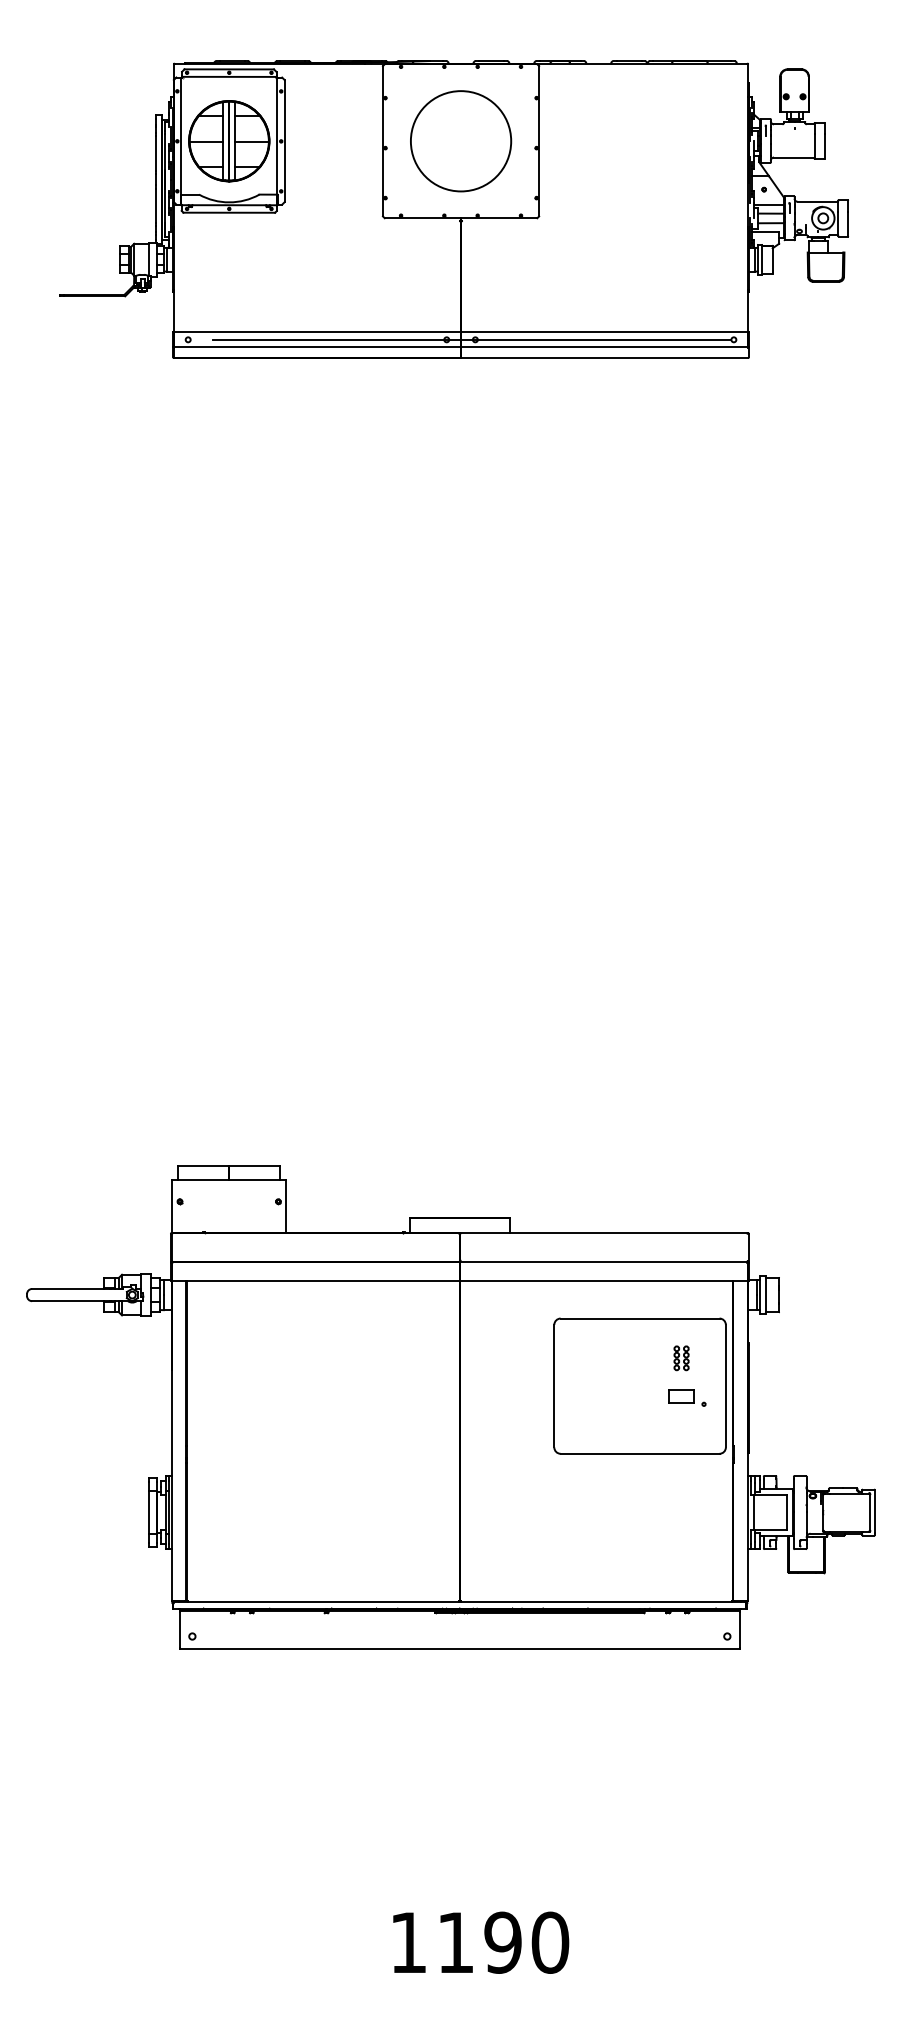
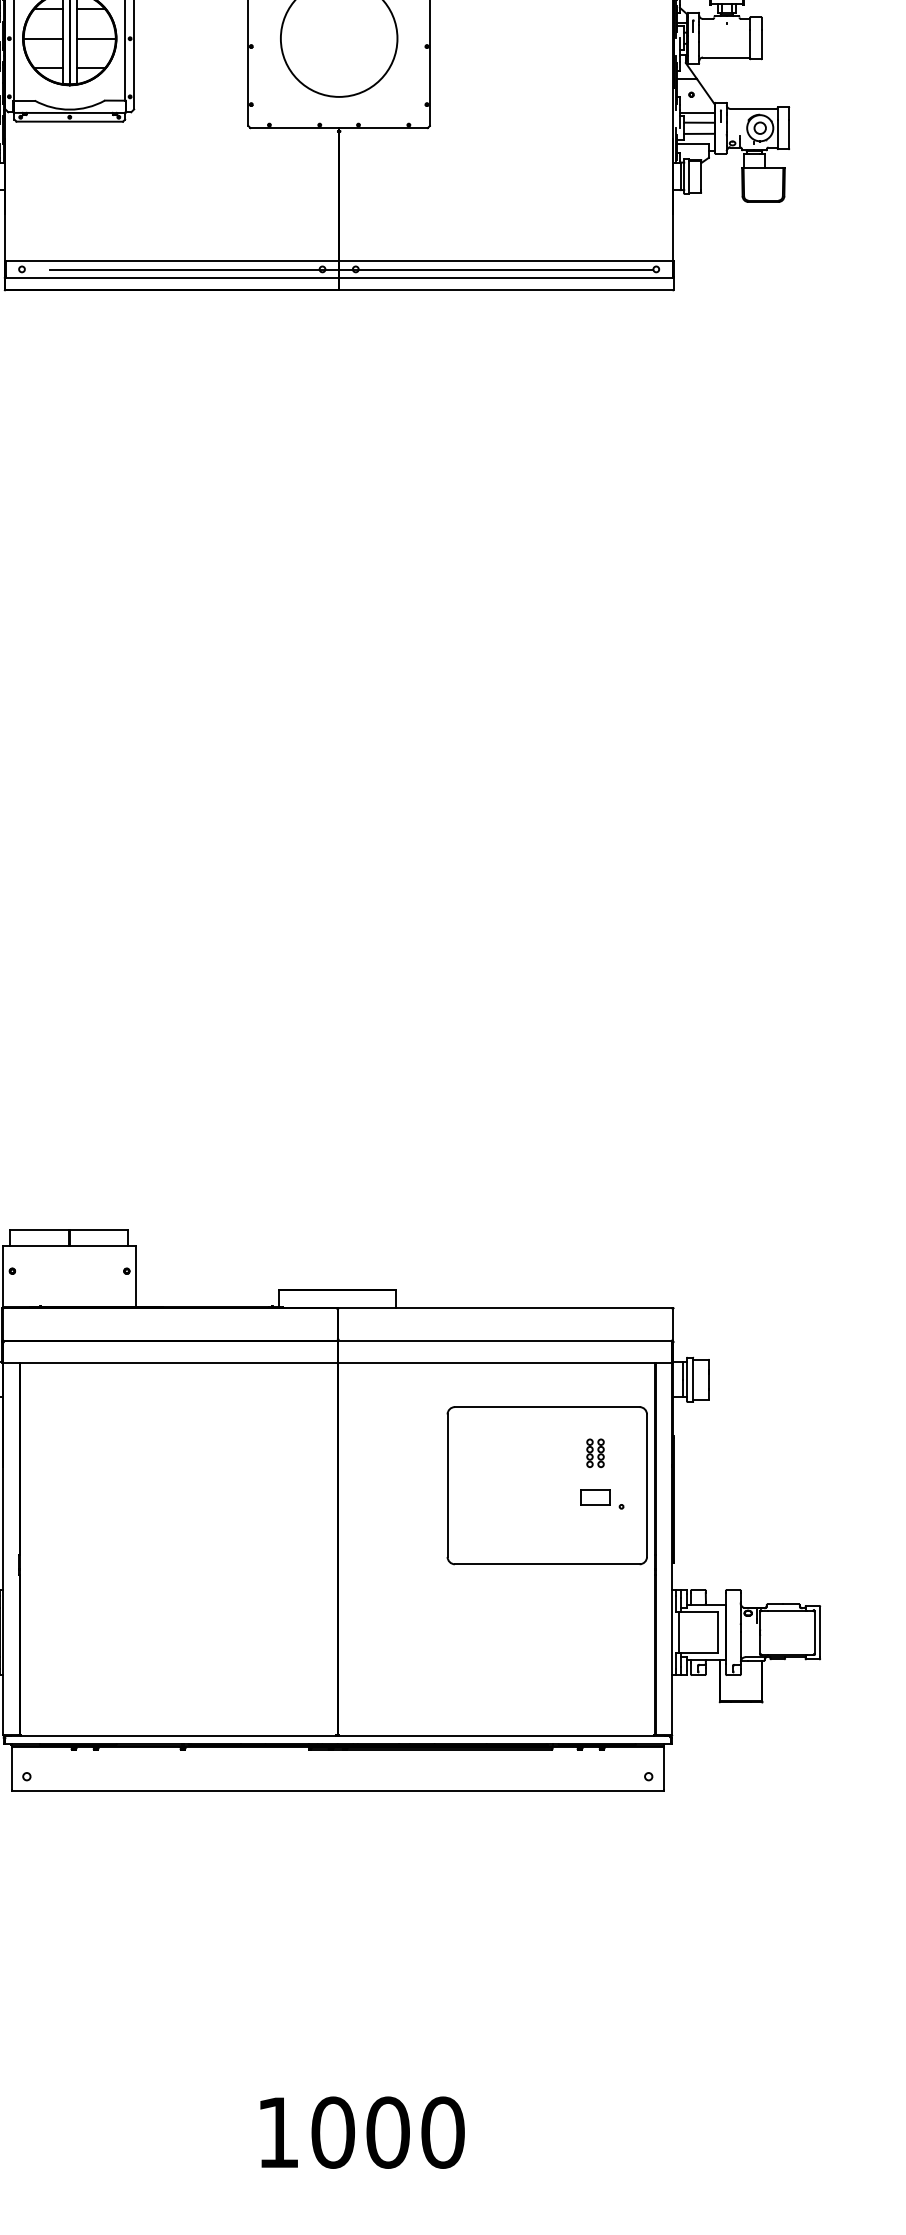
text: (479, 1942) -> (360, 2132), 1190 -> 1000

